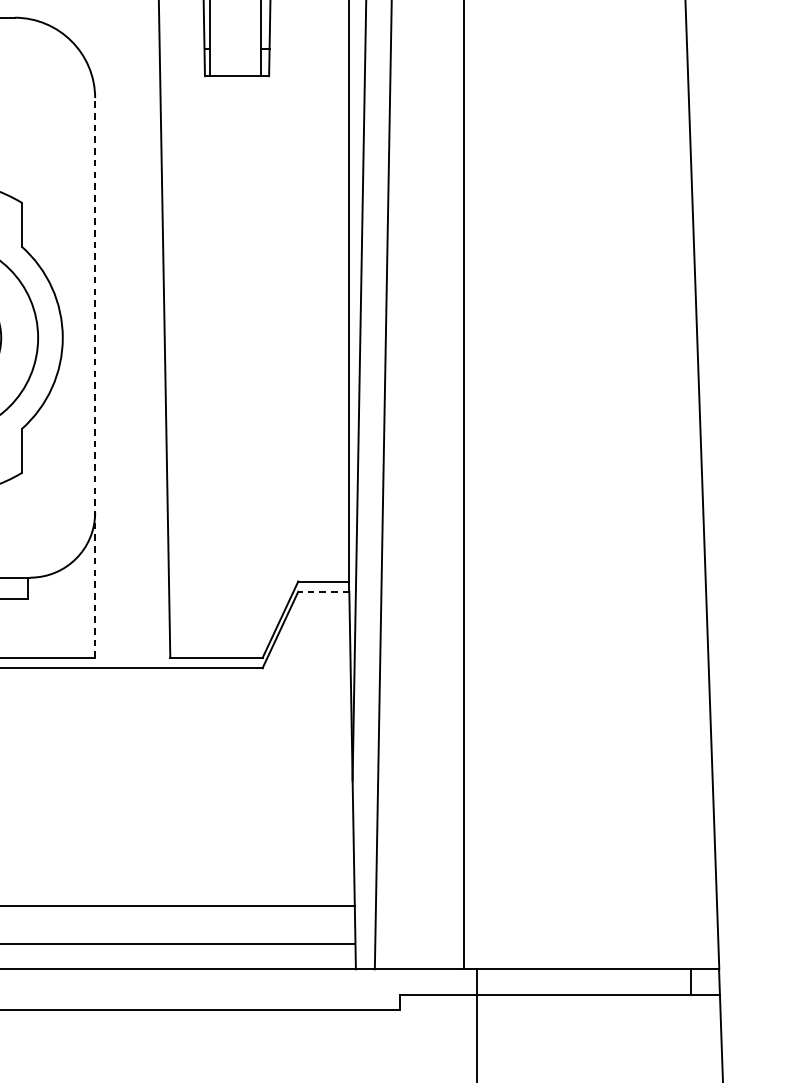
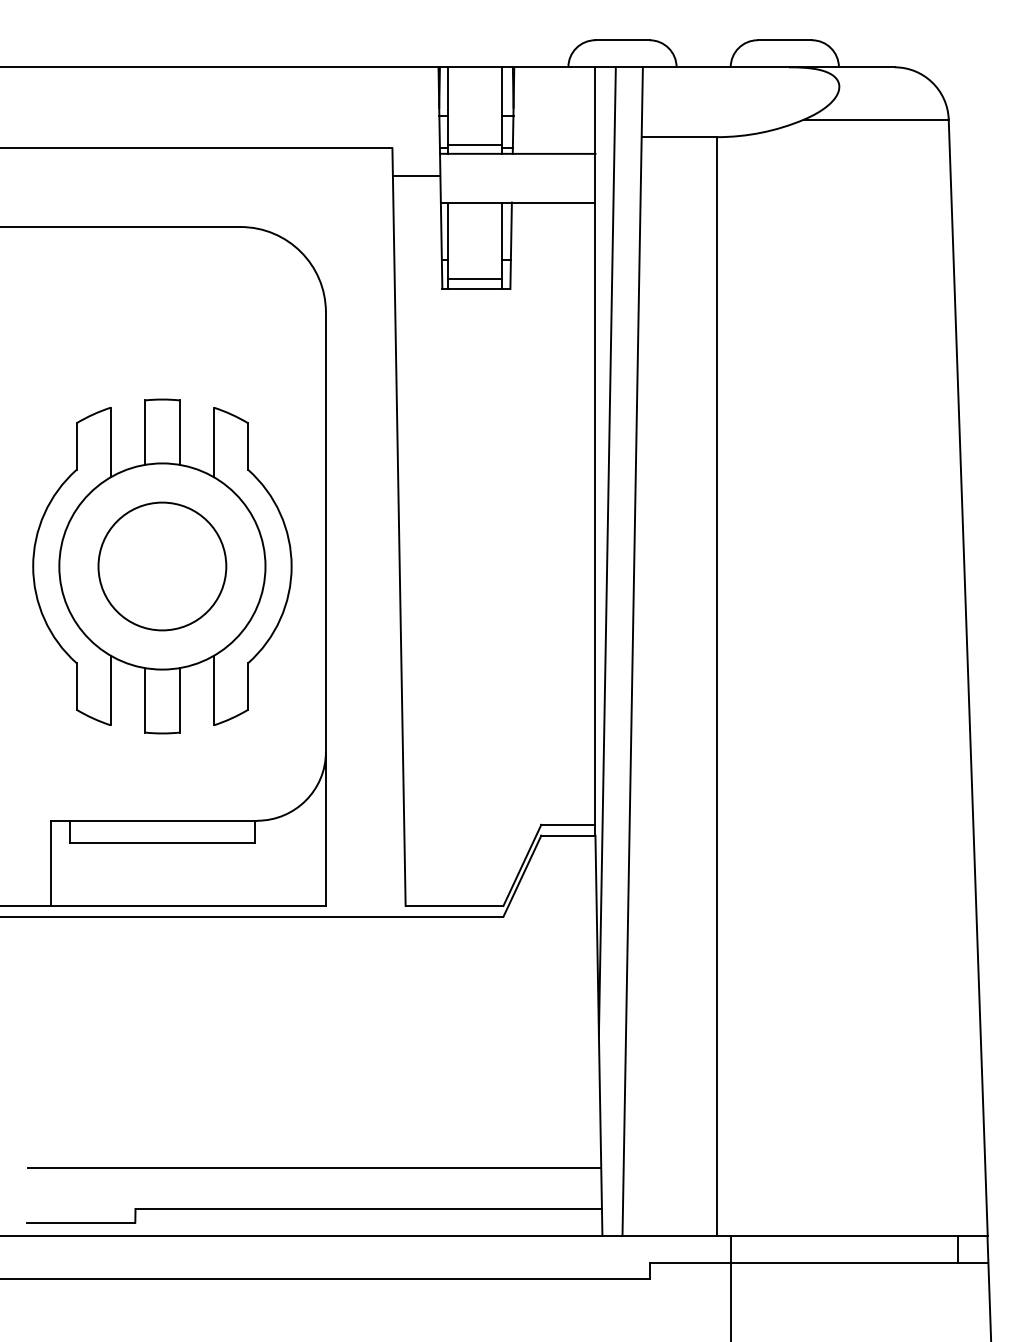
line: (235, 66) -> (474, 278), added
line: (94, 378) -> (325, 609), dashed -> solid
line: (322, 591) -> (567, 835), dashed -> solid

